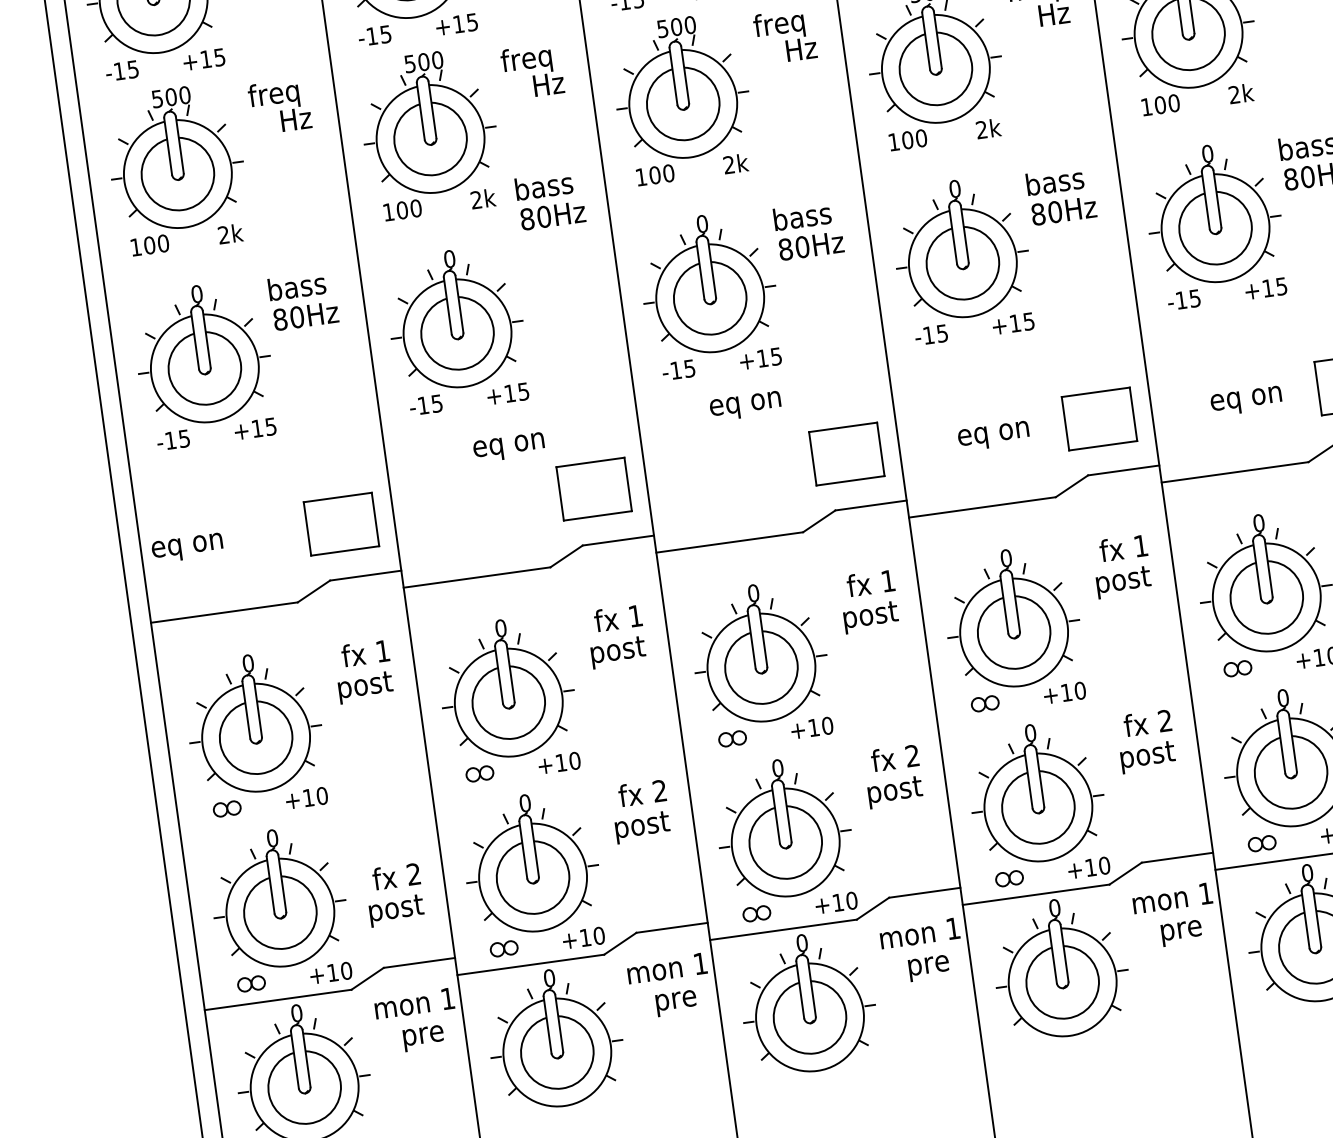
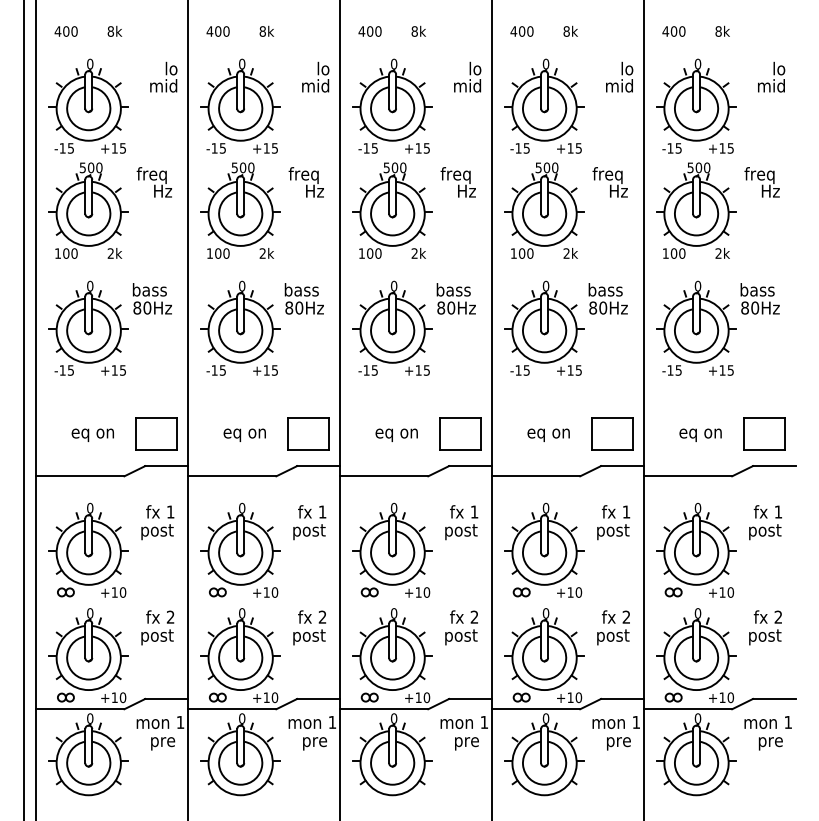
text: (548, 200) -> (303, 298), moved
text: (745, 405) -> (396, 434), moved
text: (508, 446) -> (244, 434), moved
text: (186, 546) -> (92, 434), moved
text: (394, 894) -> (157, 627), moved

